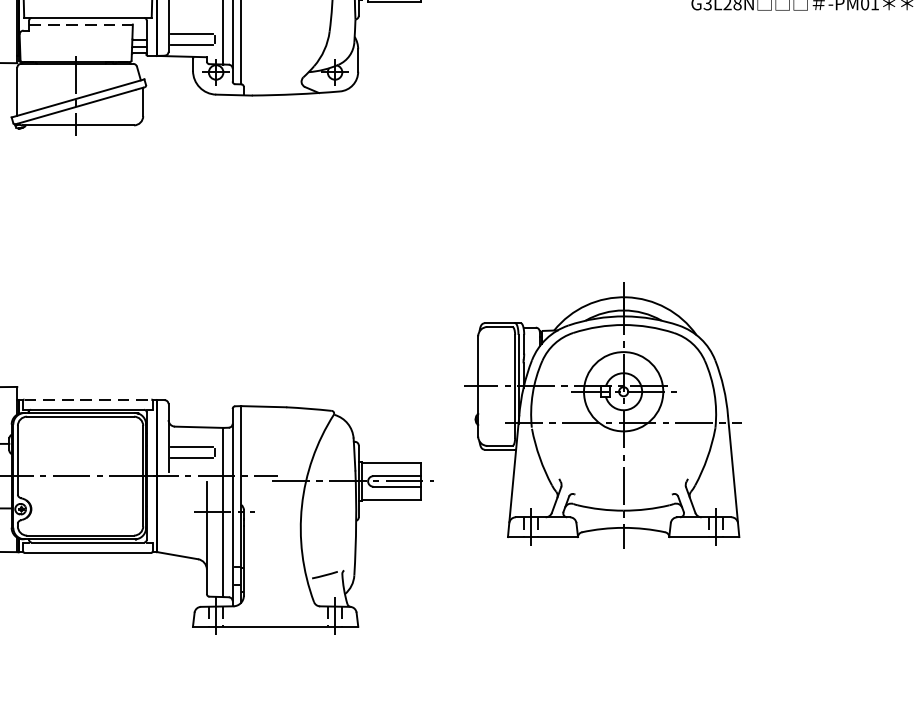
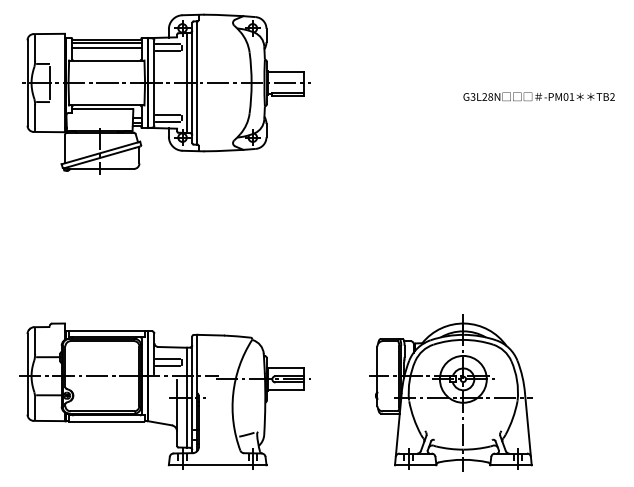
line: (80, 24) -> (102, 109), dashed -> solid
line: (89, 398) -> (107, 330), dashed -> solid
part: (601, 413) -> (450, 392), moved

